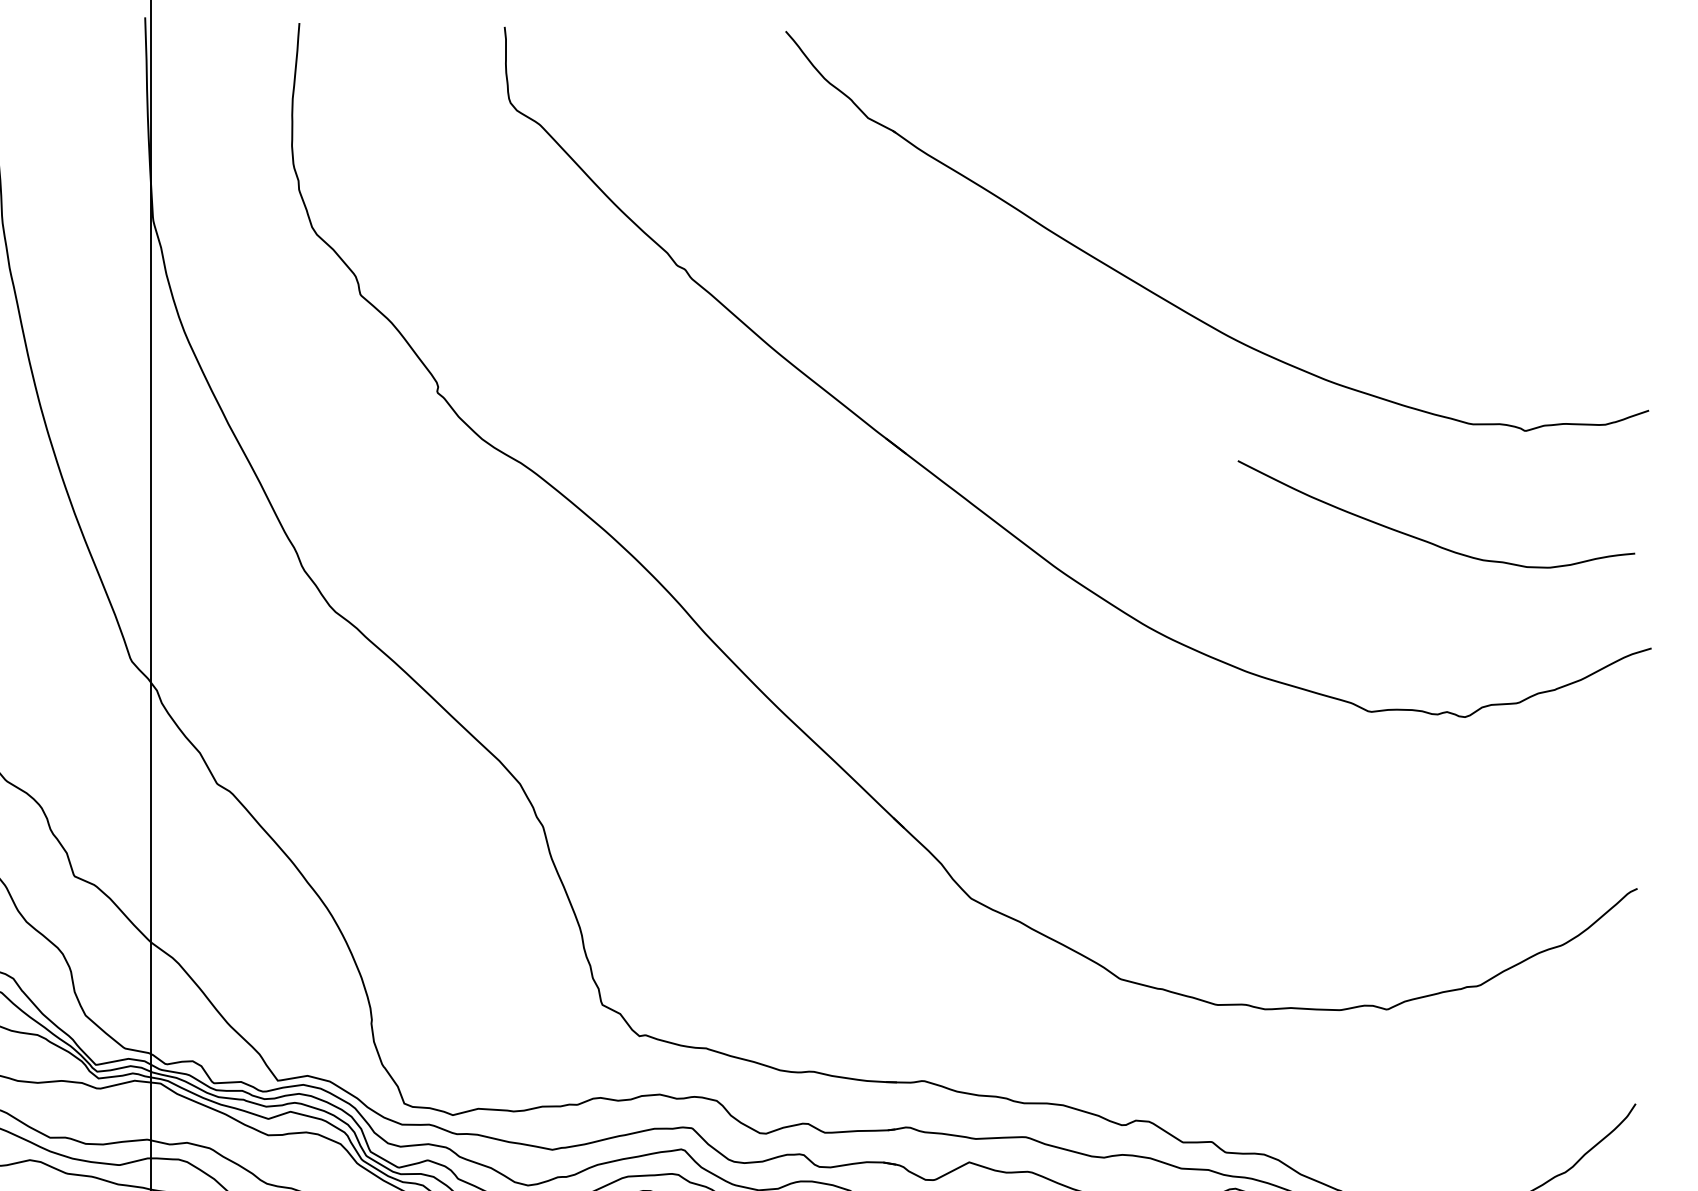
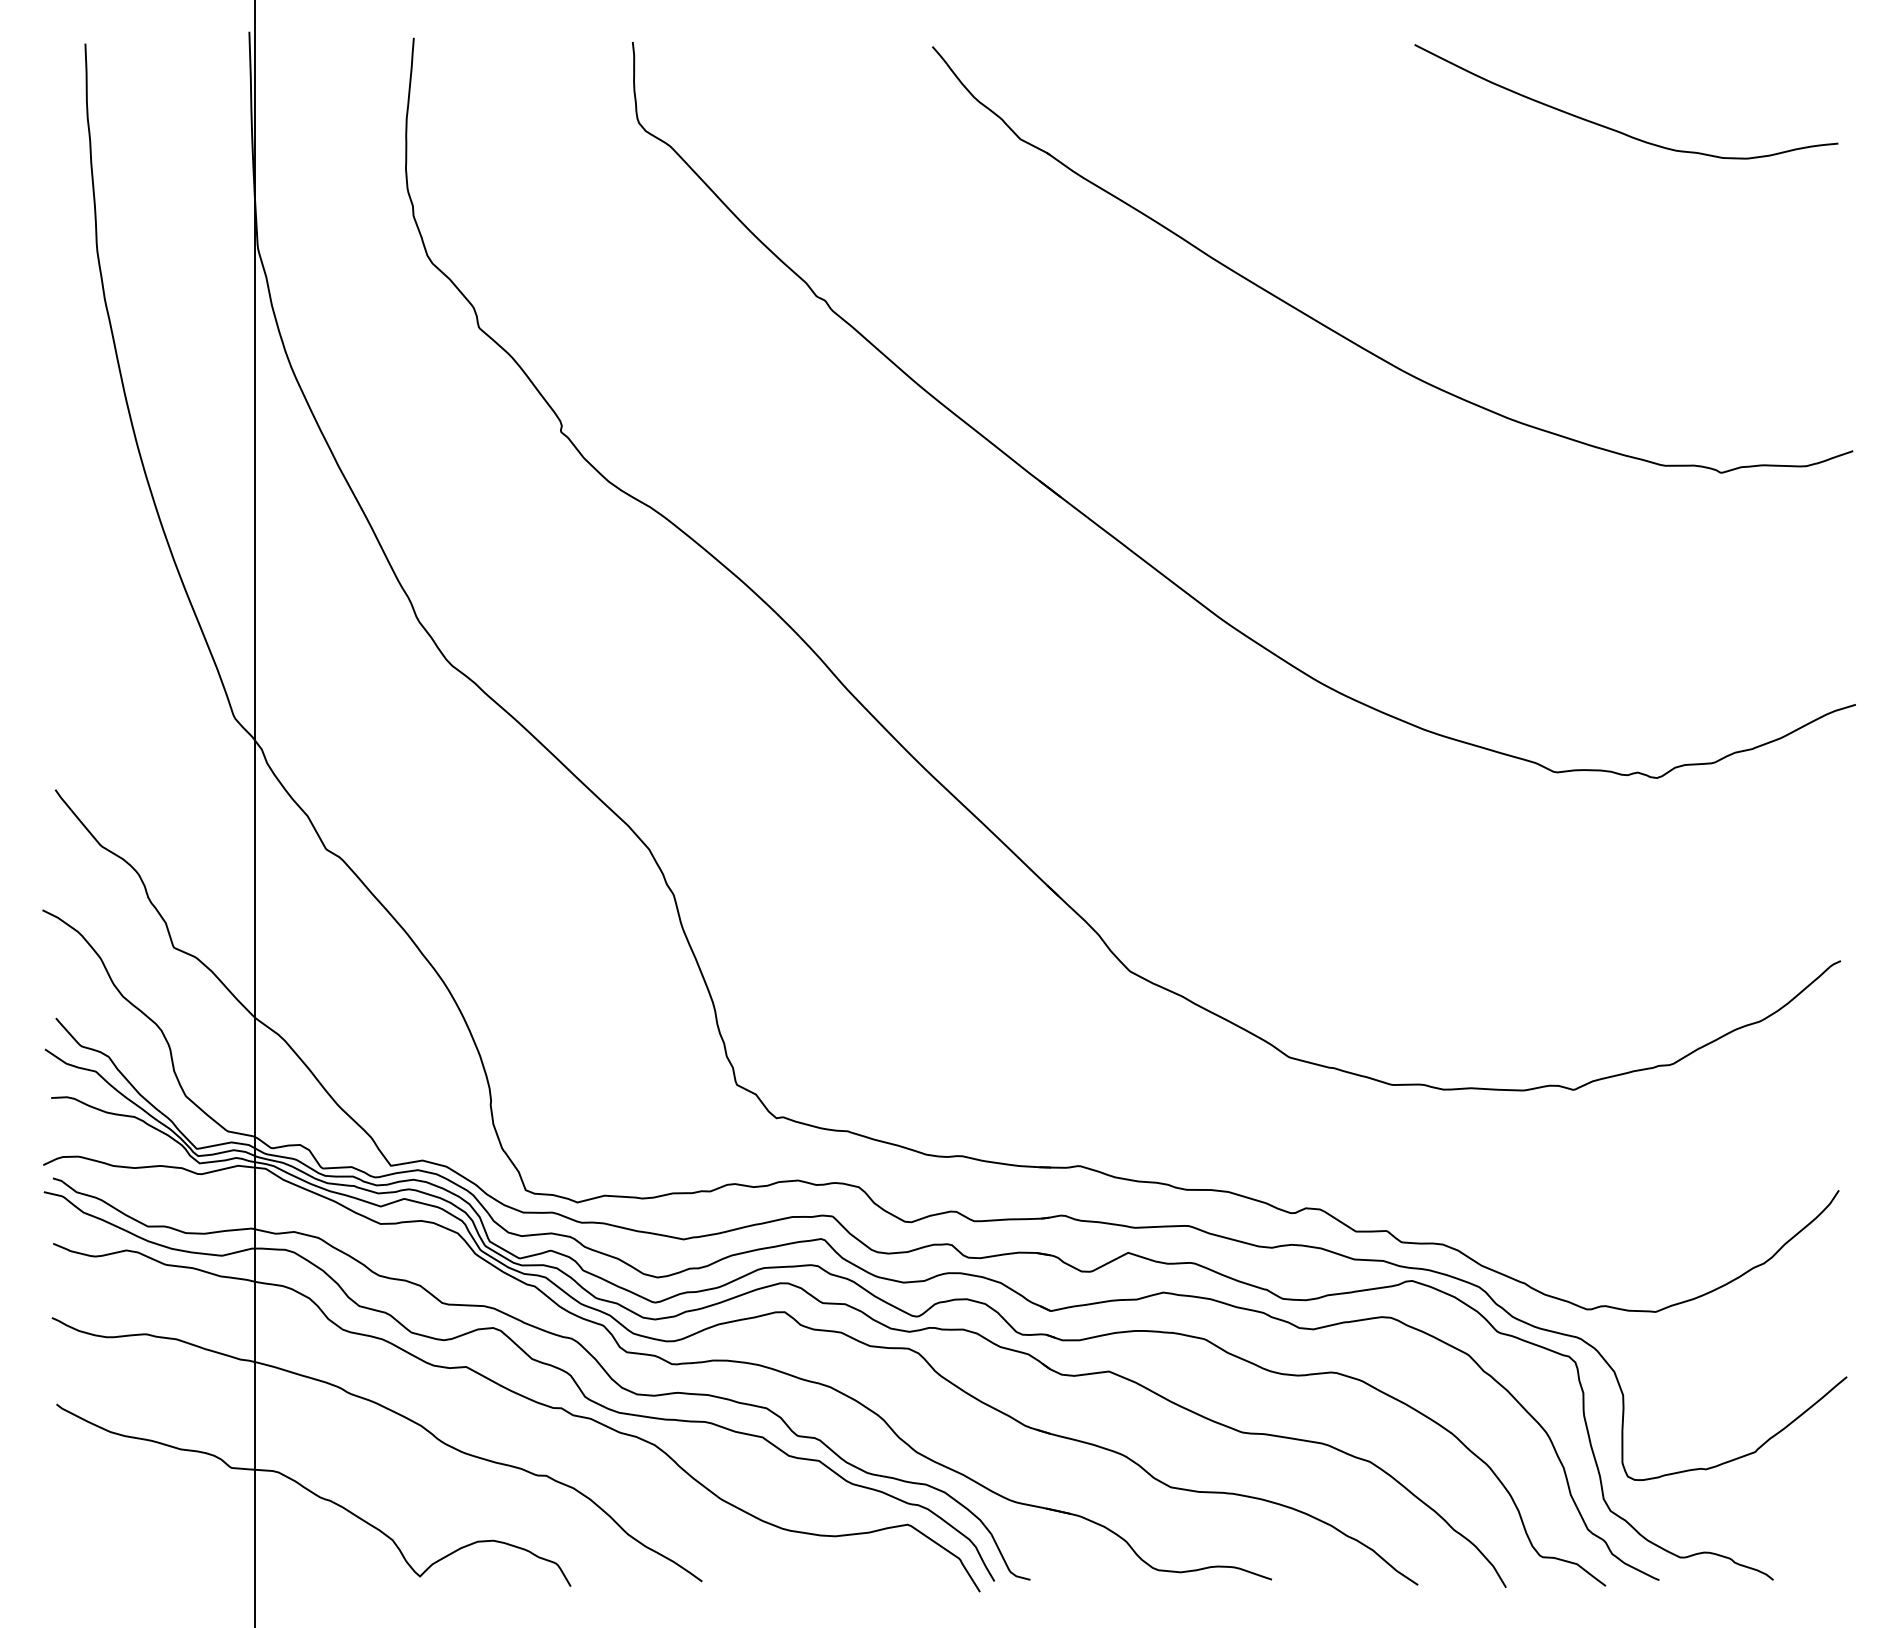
curve: (1426, 540) -> (1615, 129), moved

